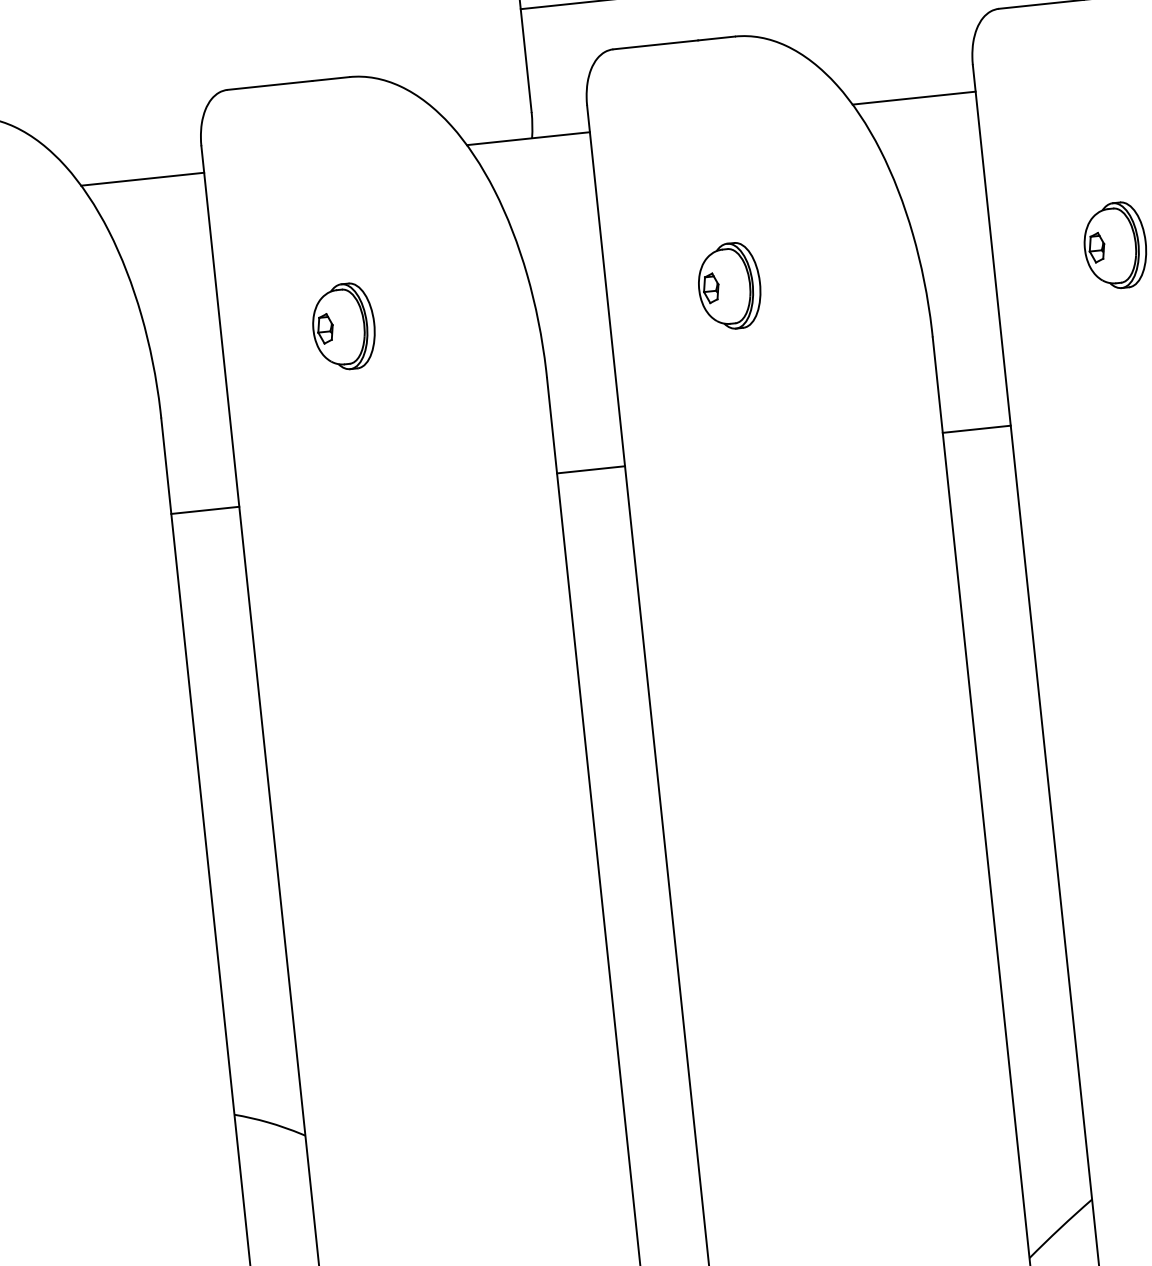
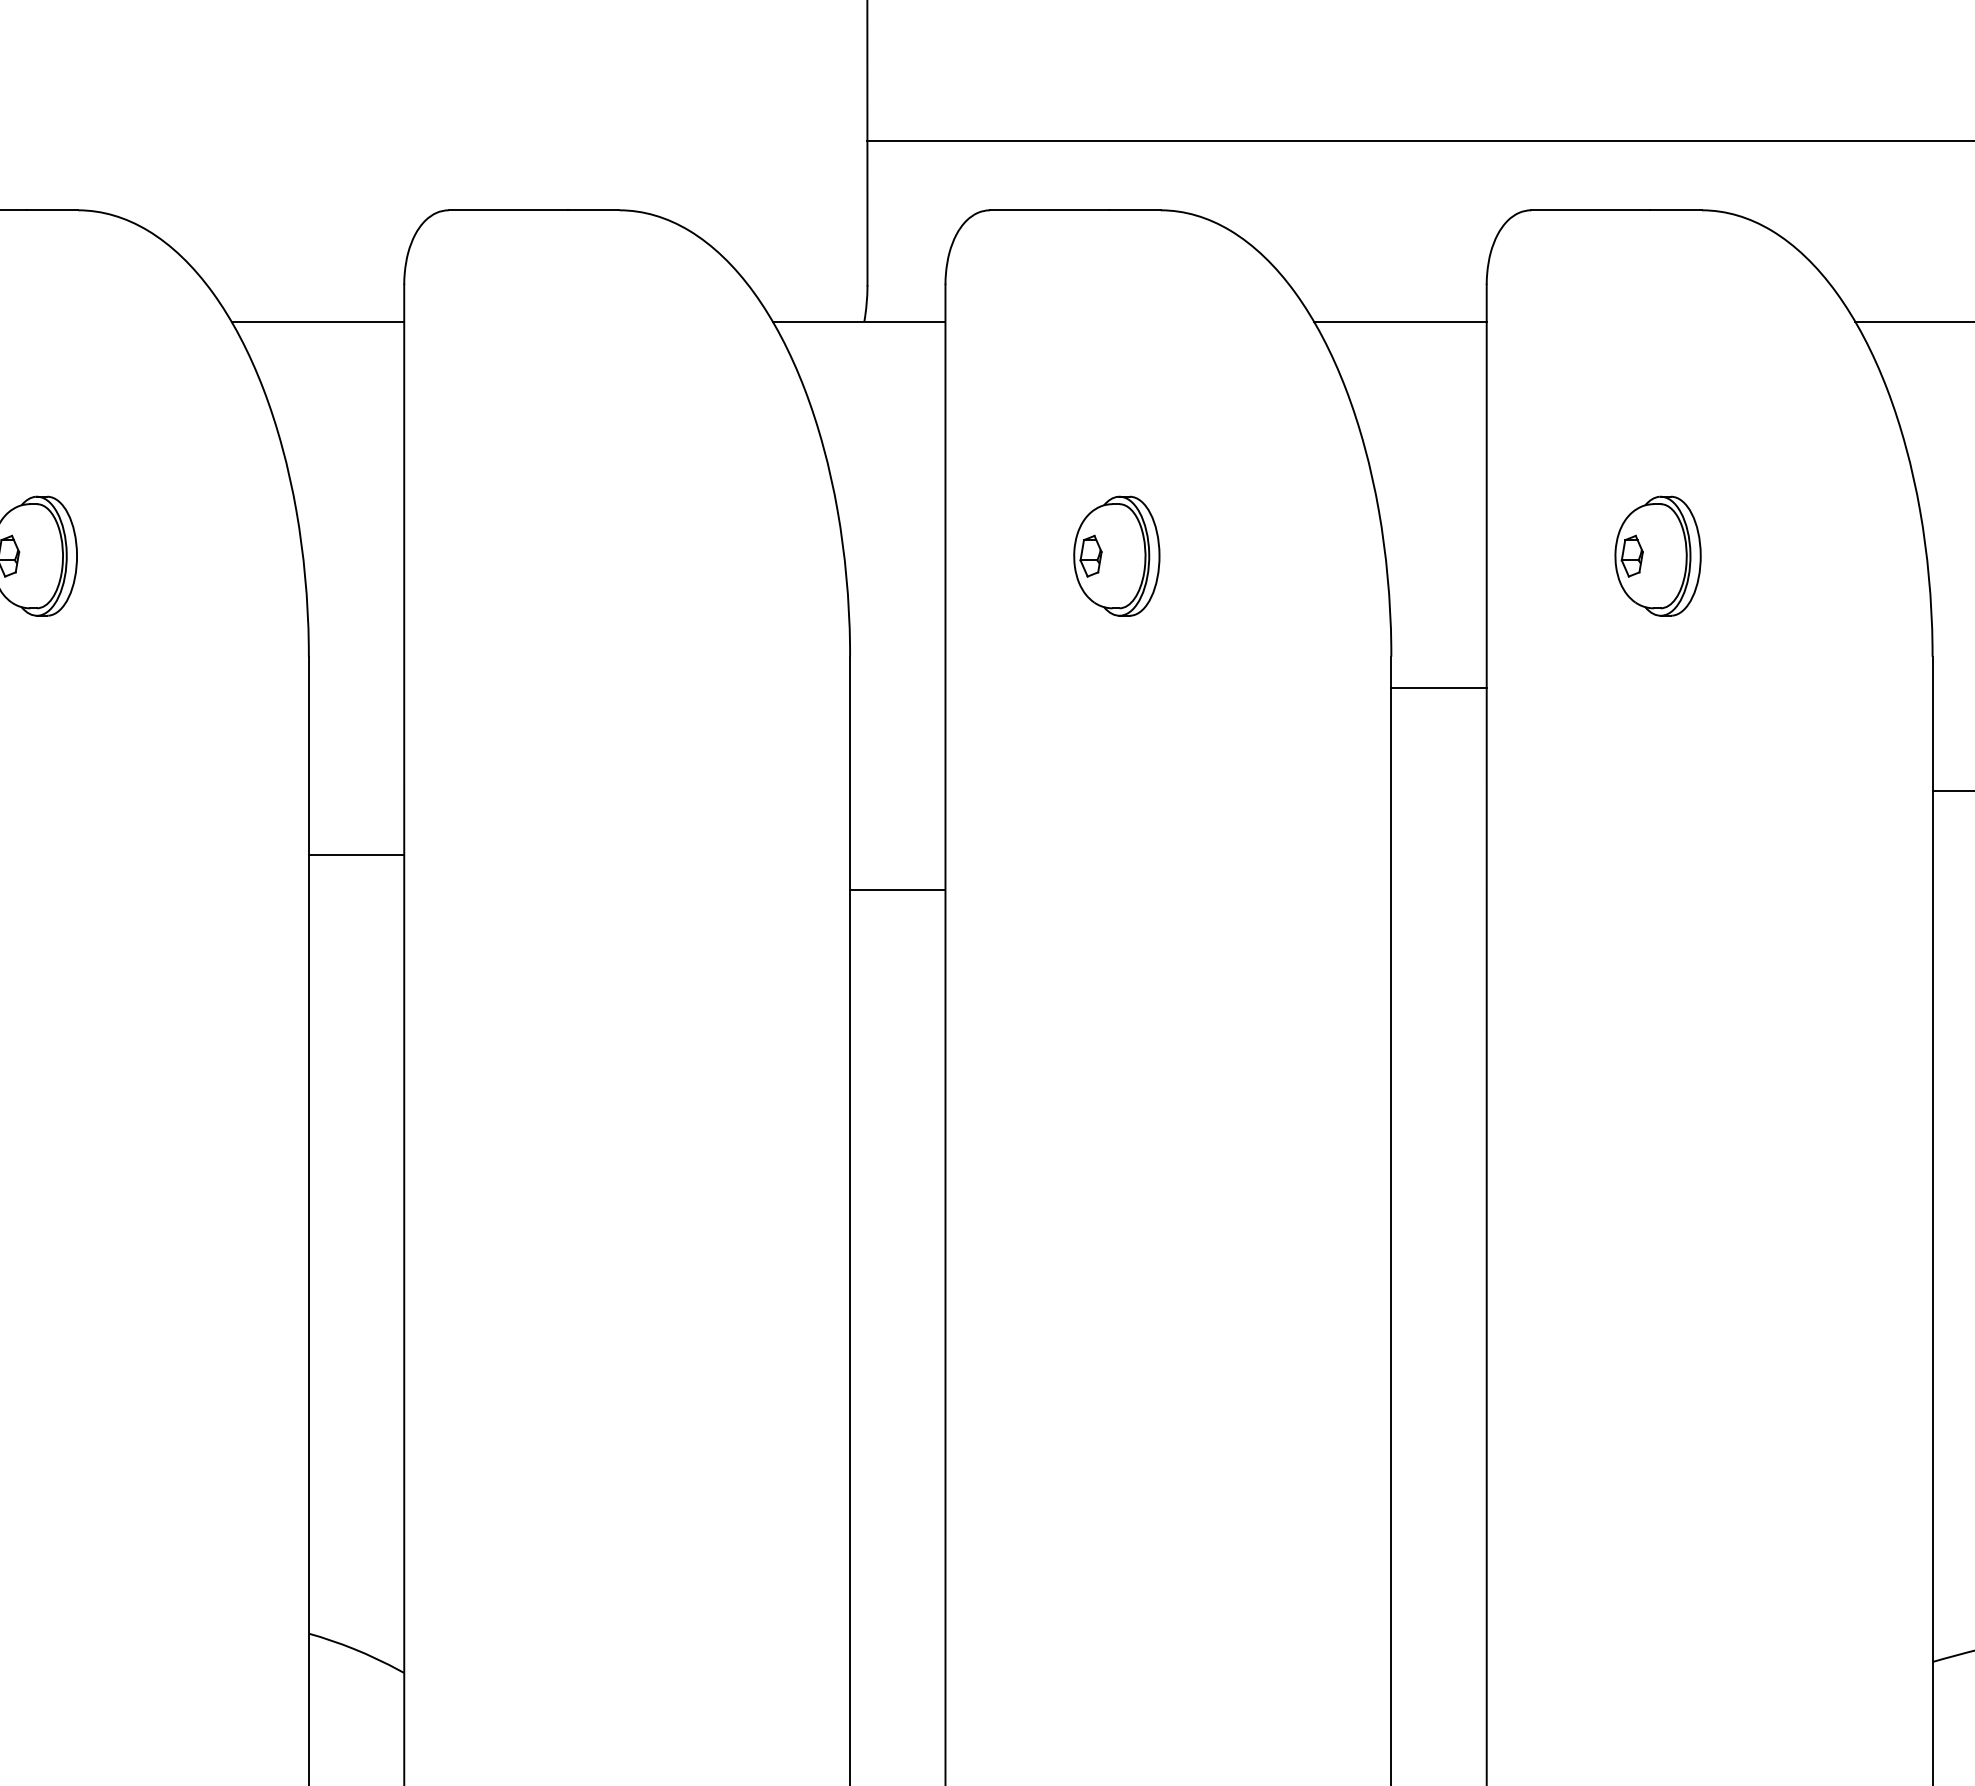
part: (343, 326) -> (575, 555), removed
line: (976, 429) -> (1438, 687), moved
line: (590, 469) -> (897, 889), moved
line: (205, 510) -> (356, 854), moved

